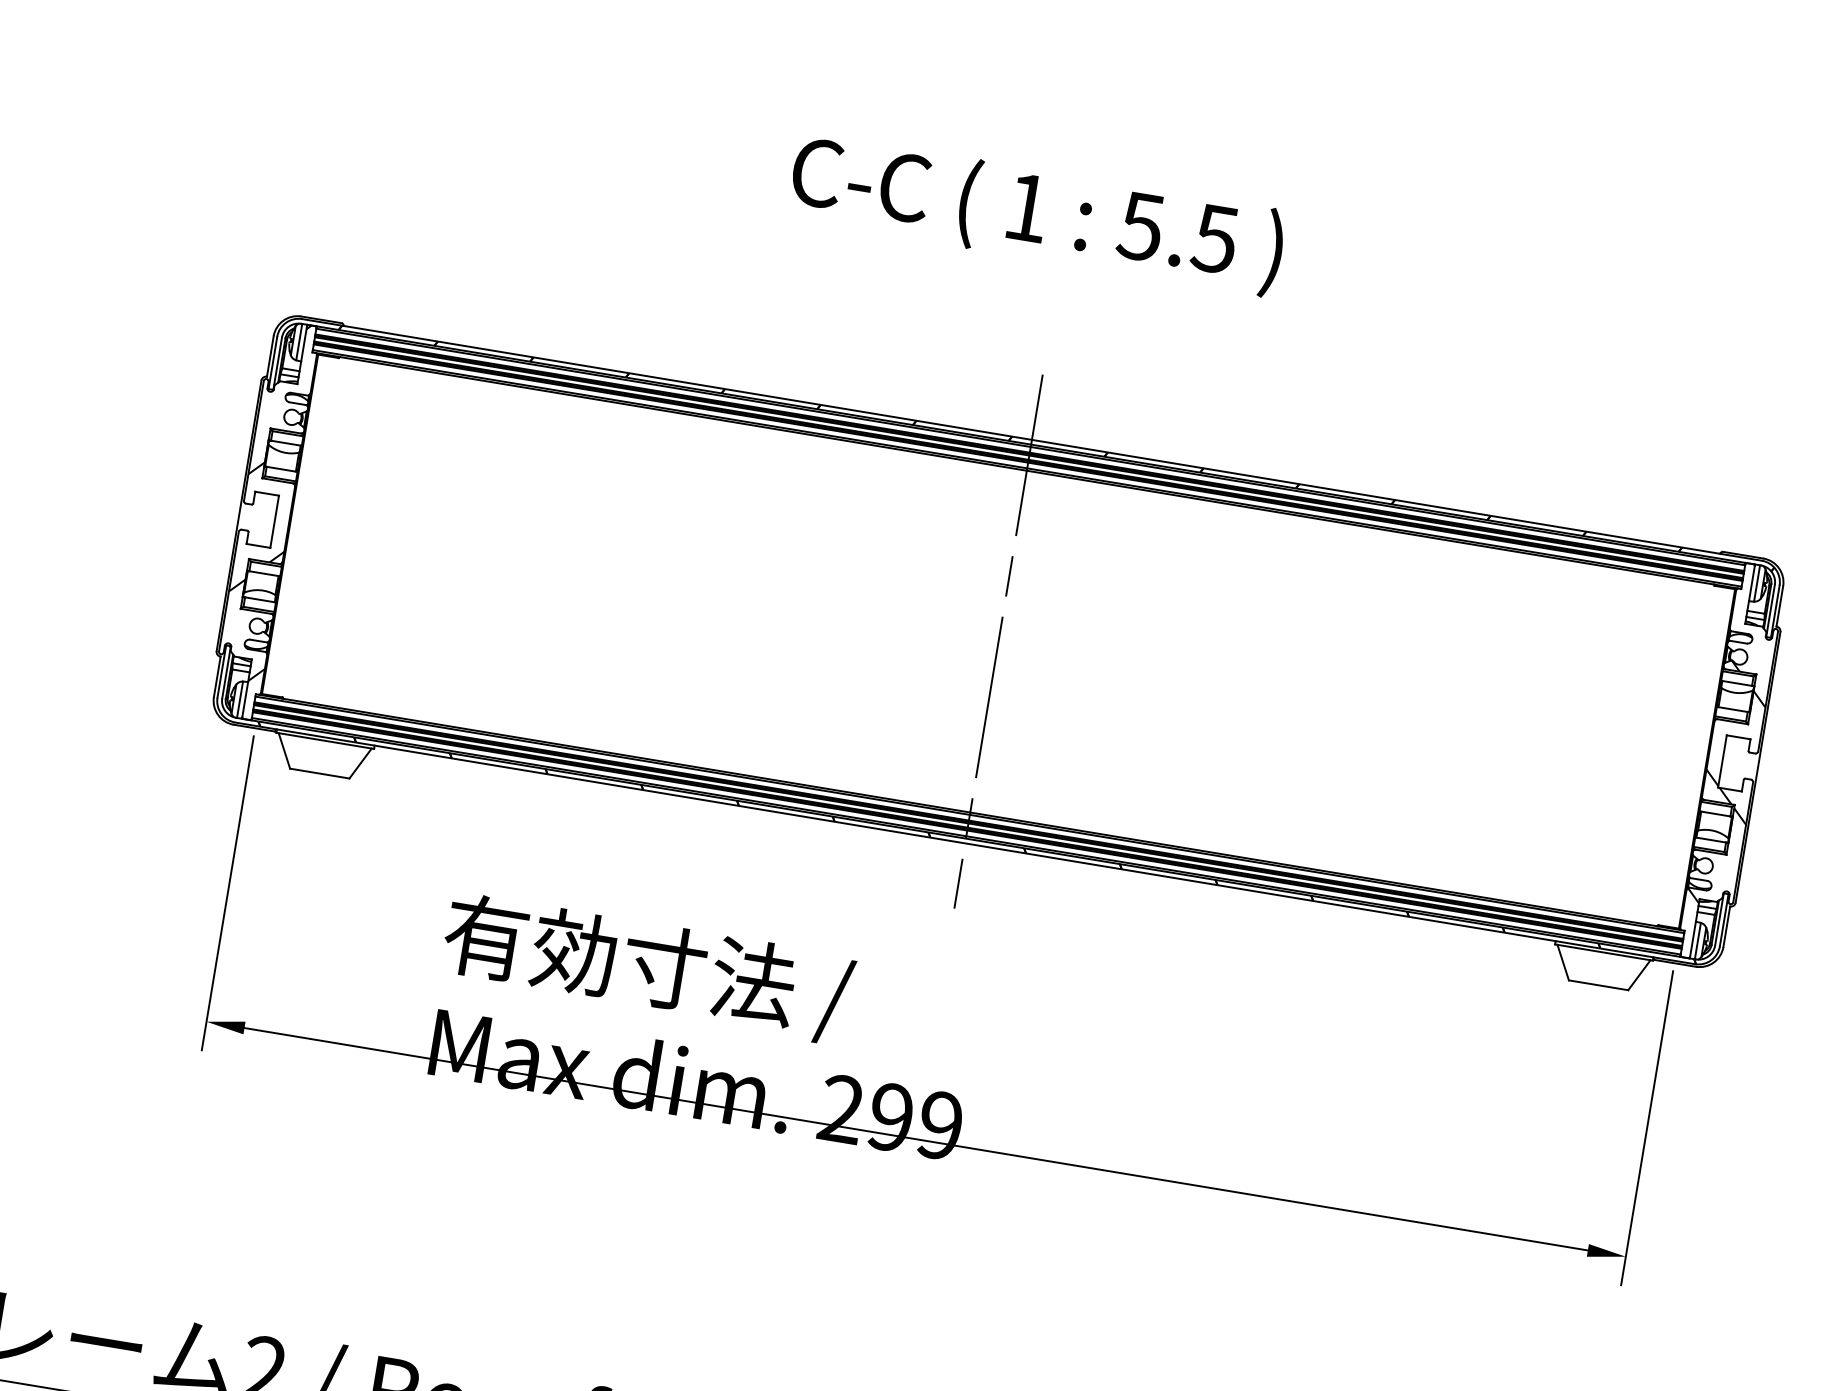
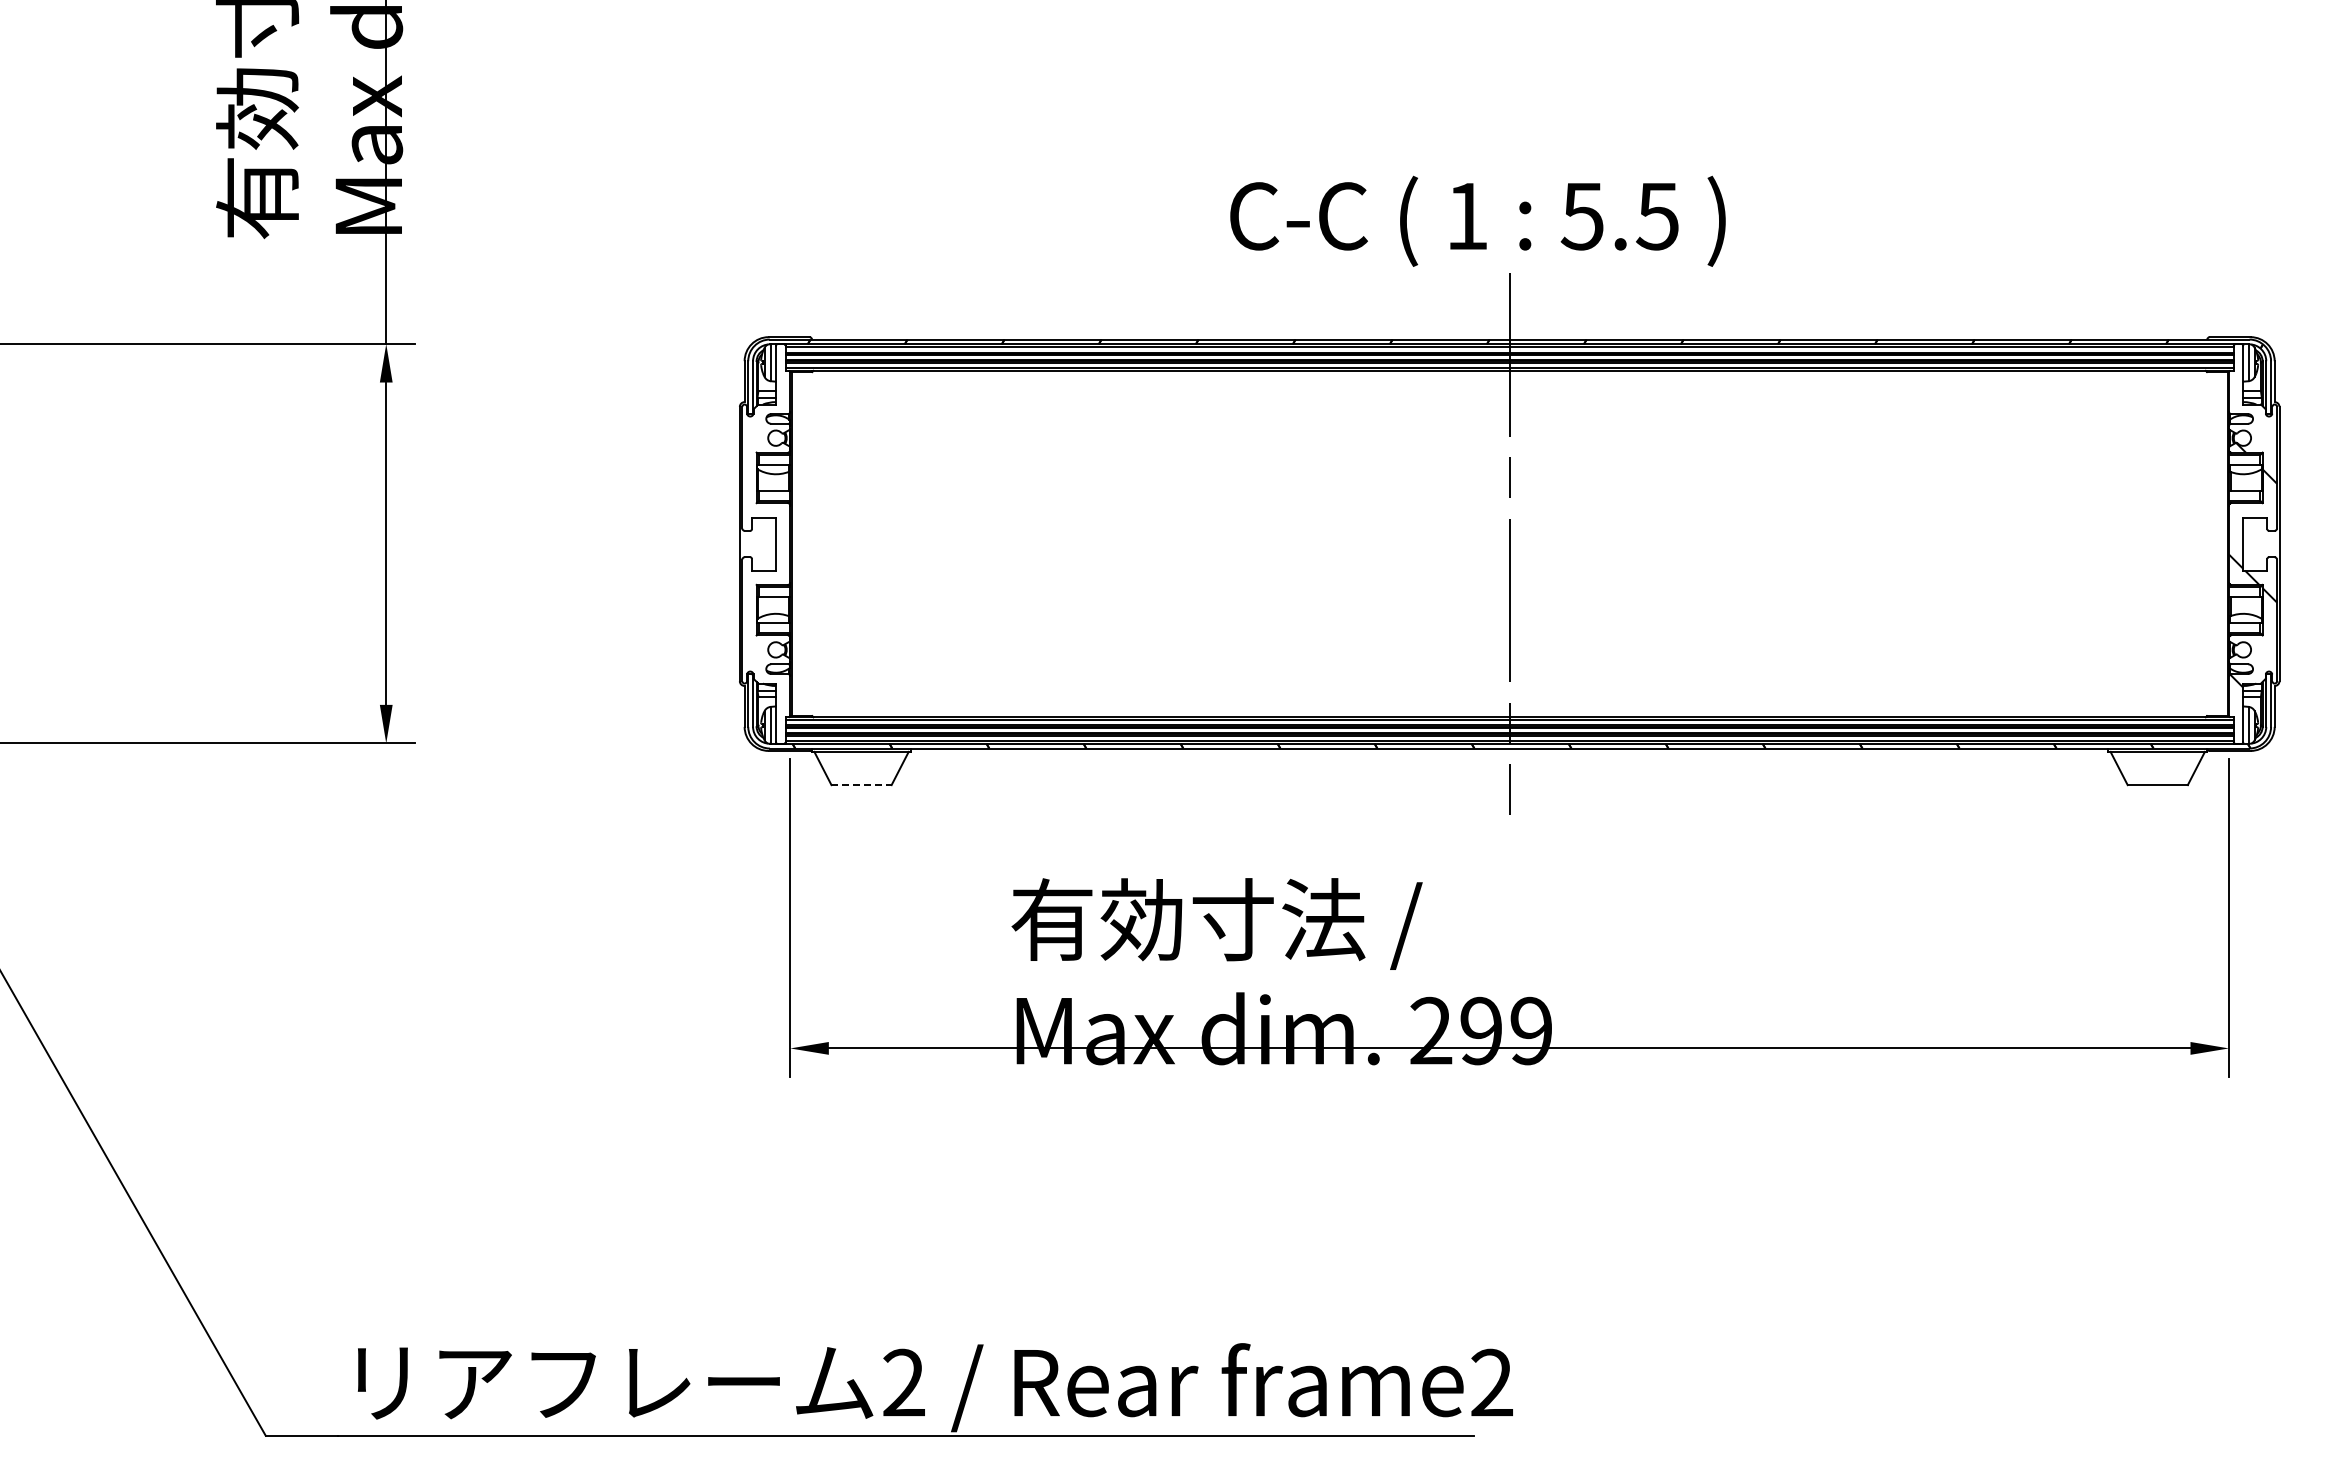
text: (1036, 213) -> (1477, 220), moved
hatch: (268, 500) -> (766, 524), removed
line: (320, 774) -> (862, 785), solid -> dashed

